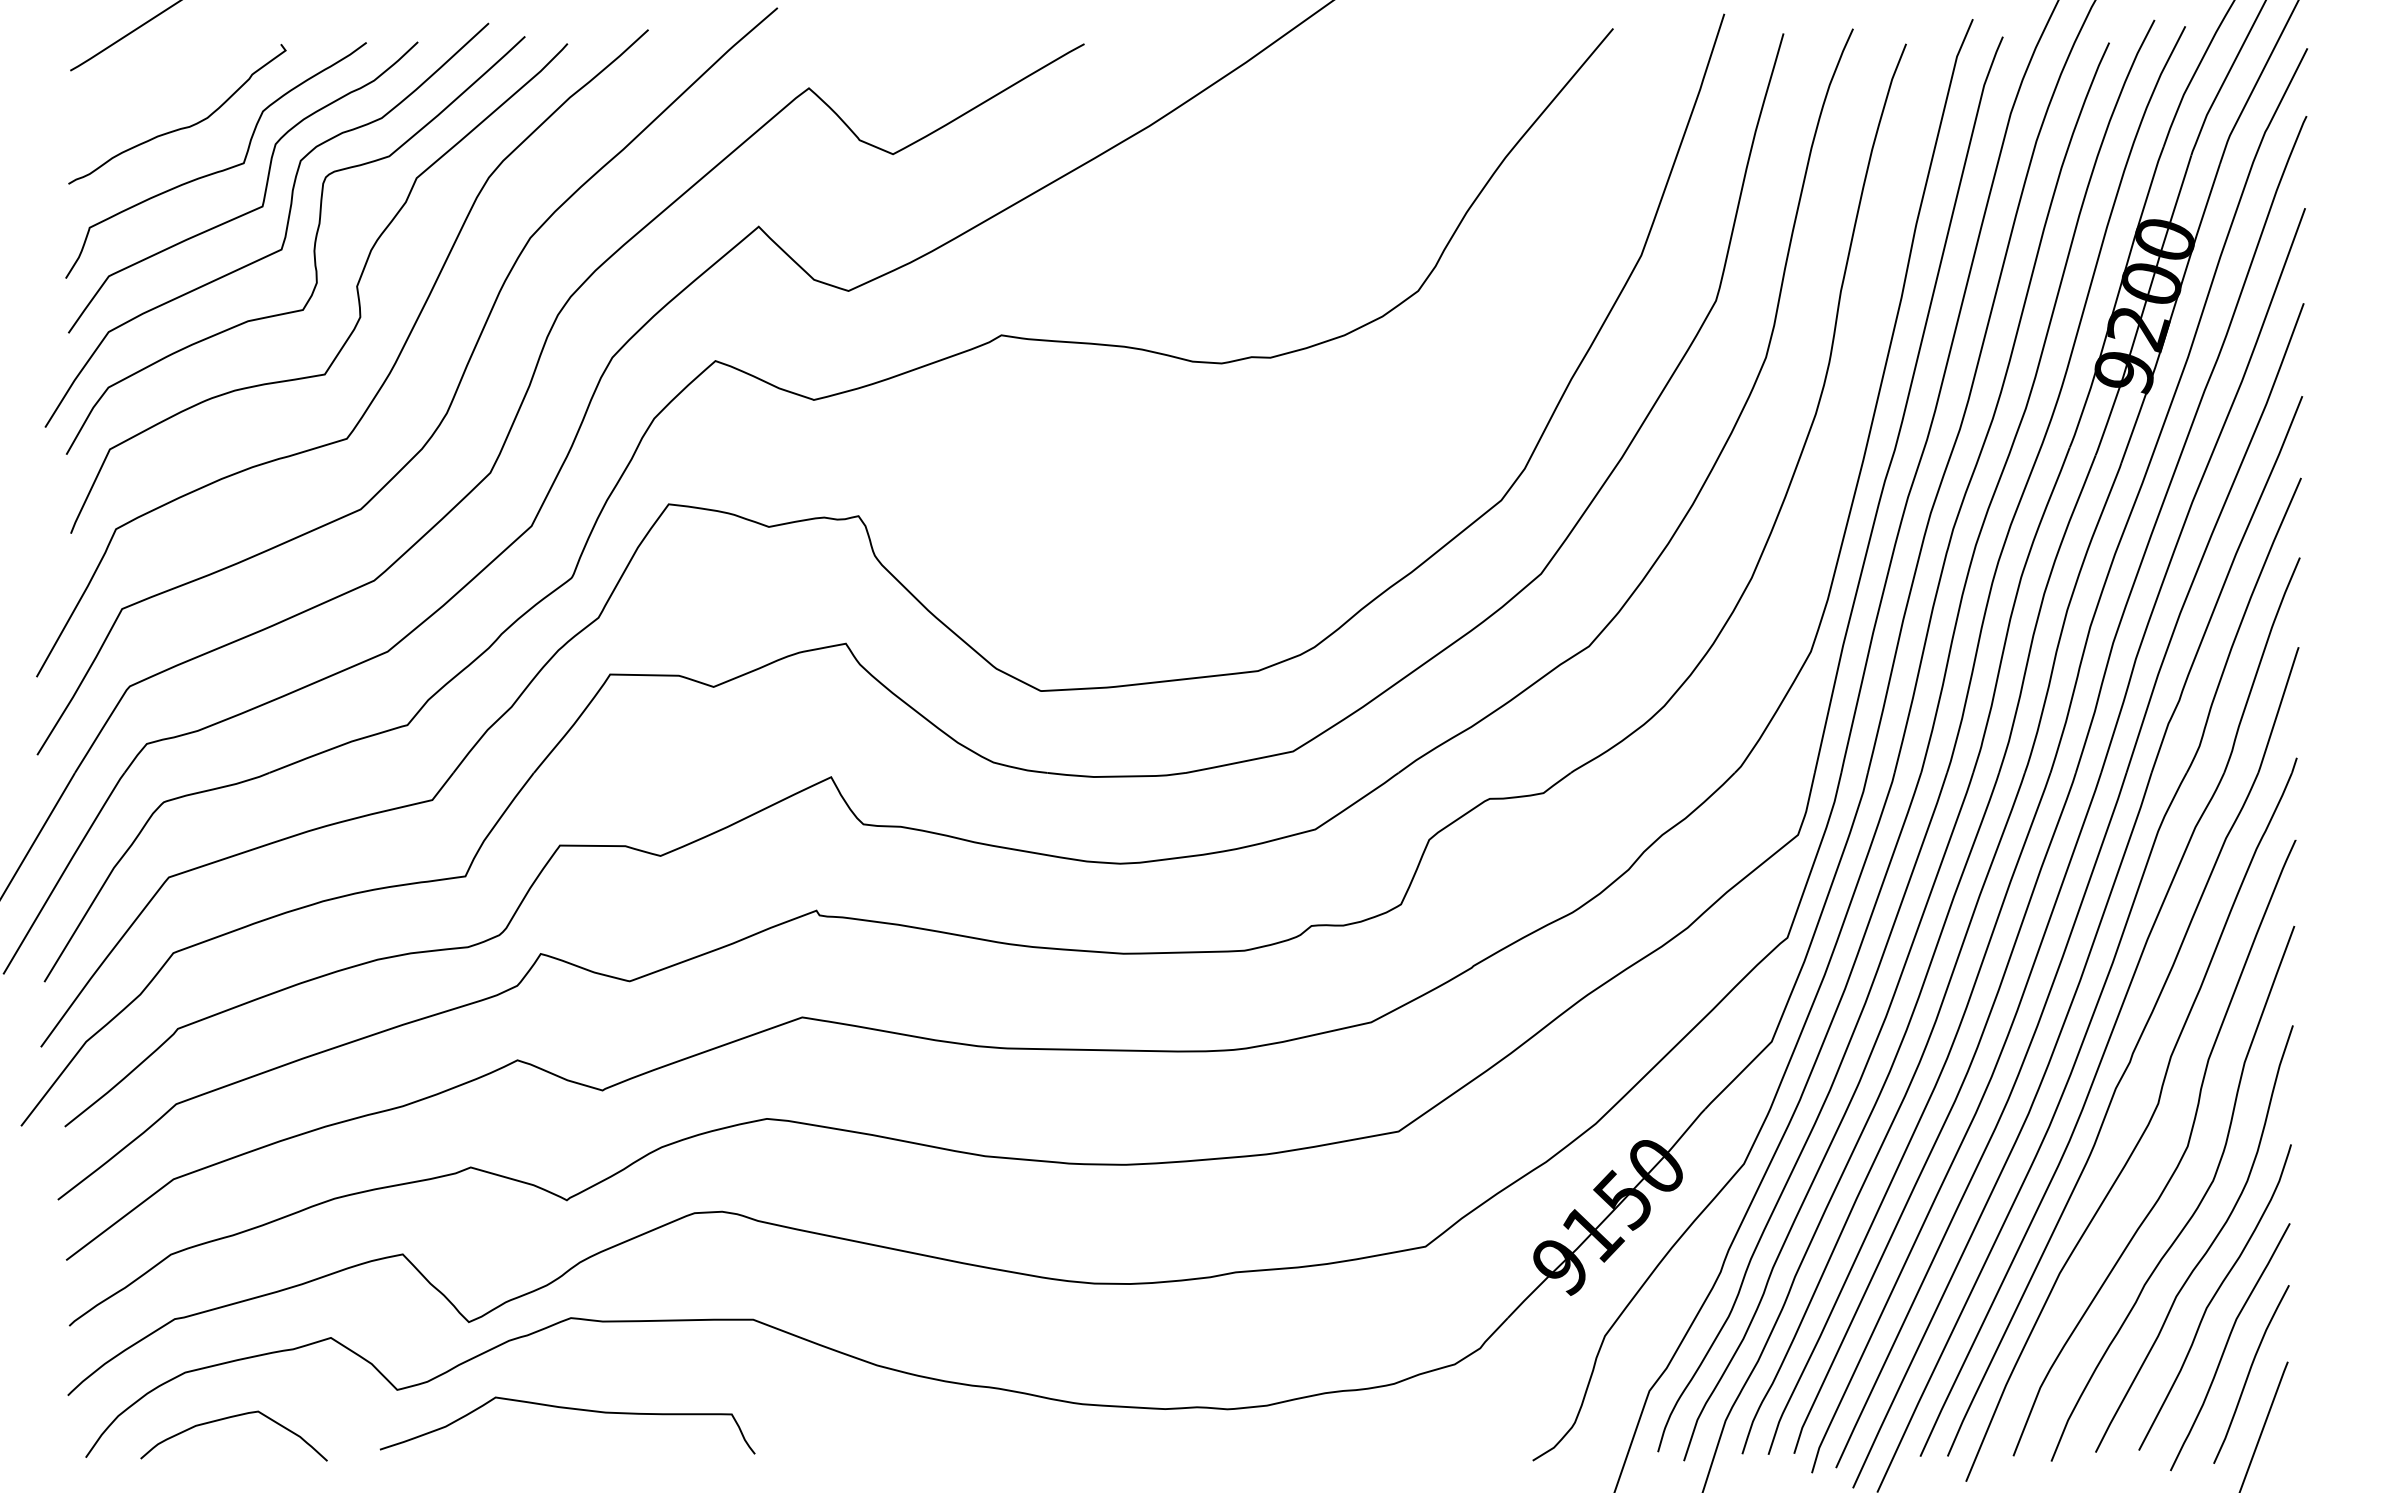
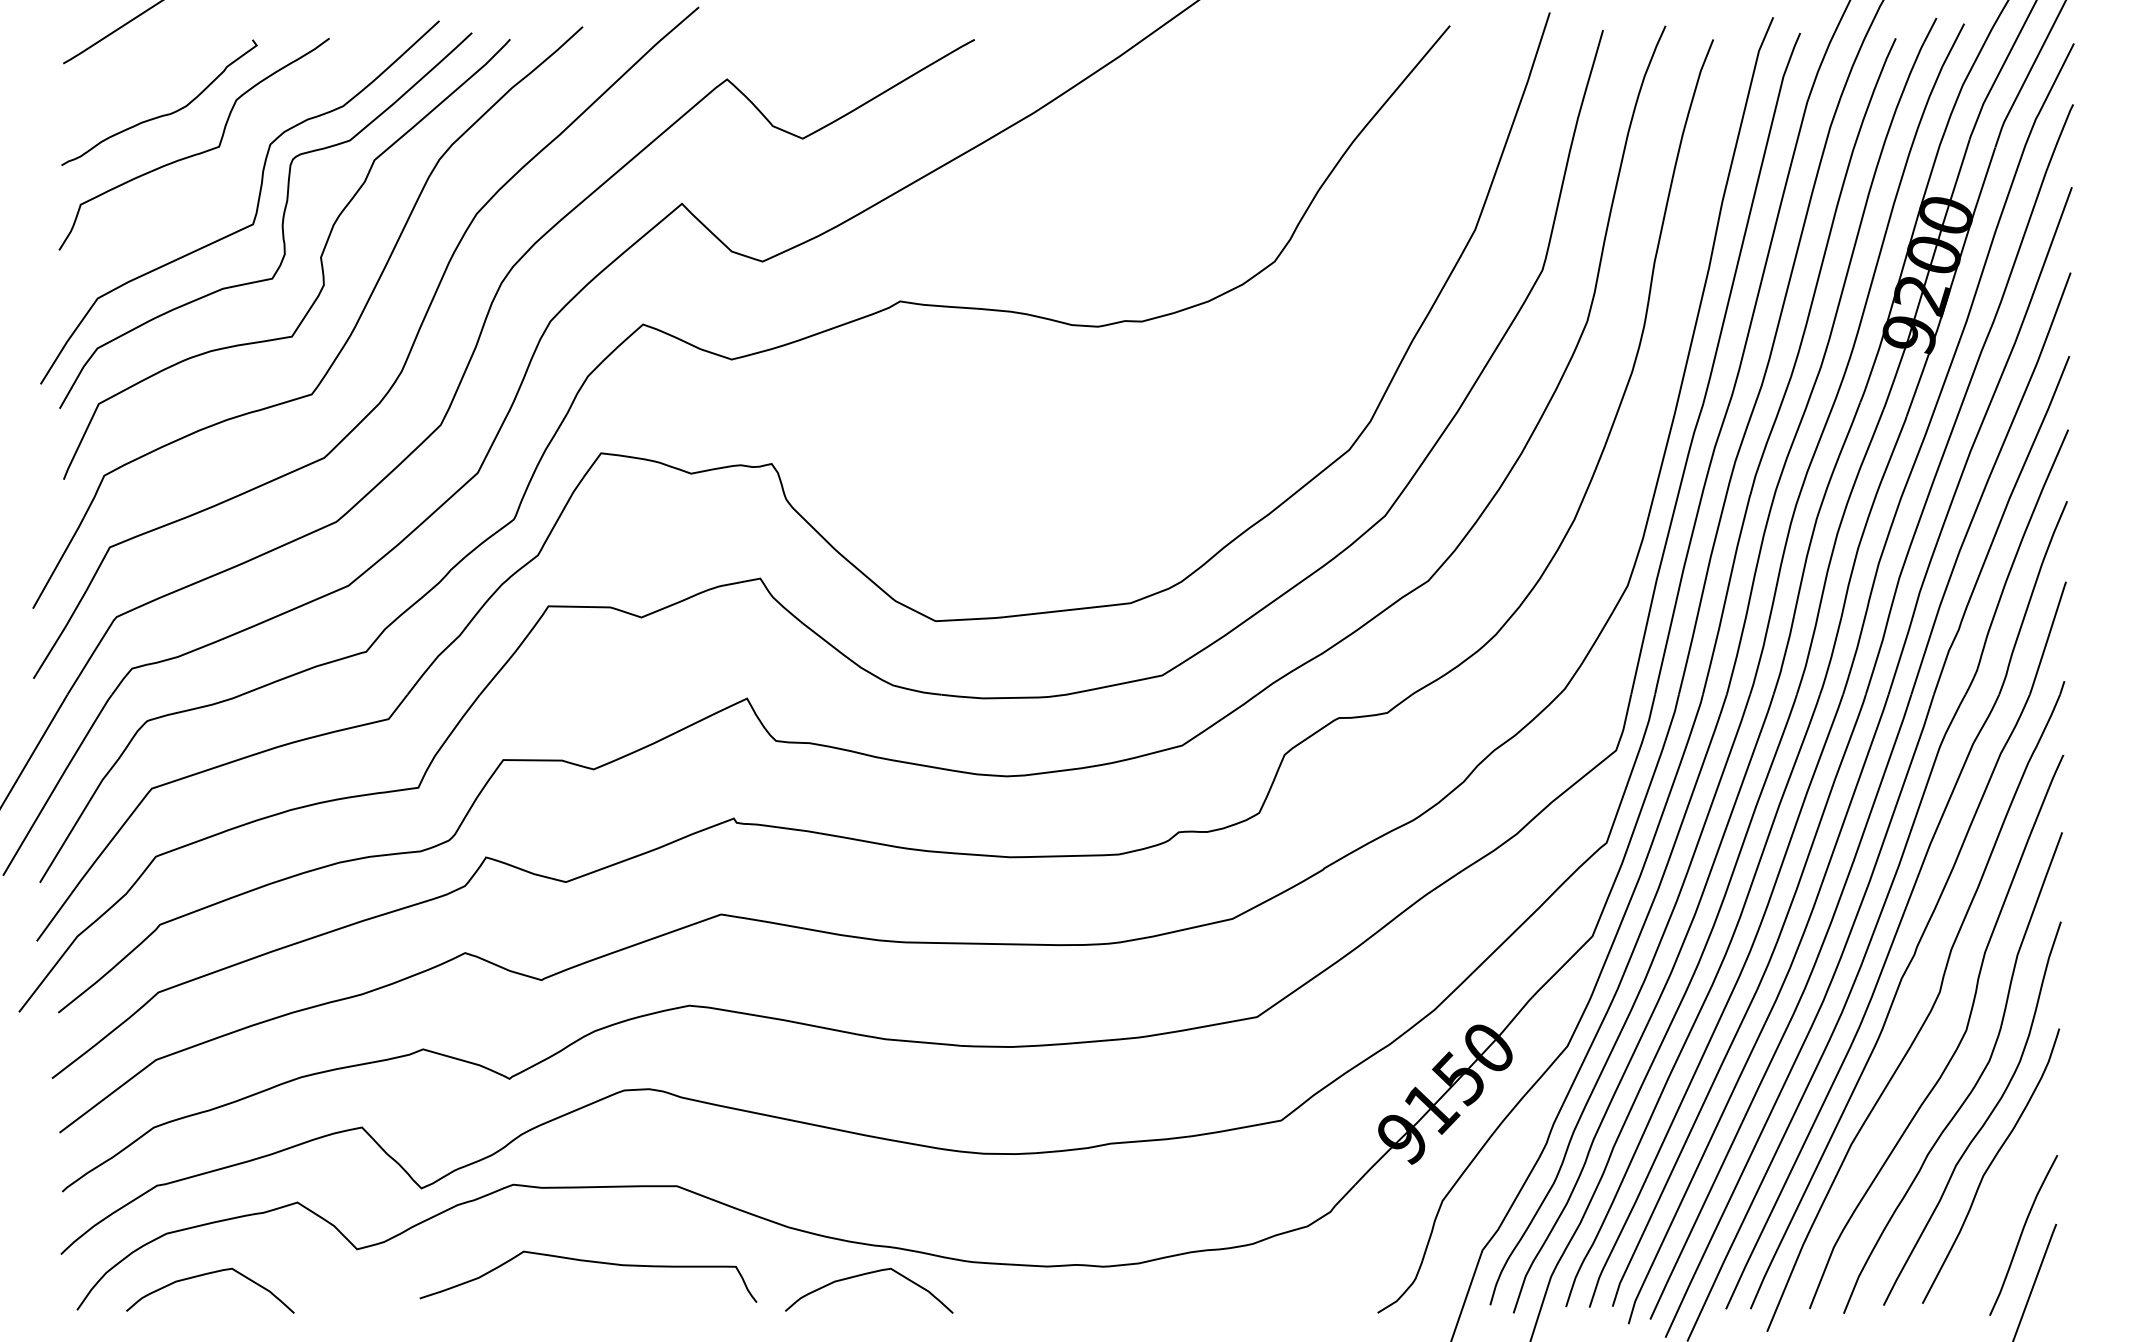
curve: (264, 190) -> (237, 171), removed
curve: (2227, 1345) -> (2002, 1209), removed
curve: (568, 1409) -> (589, 1262), moved
curve: (962, 1418) -> (865, 1274), added

